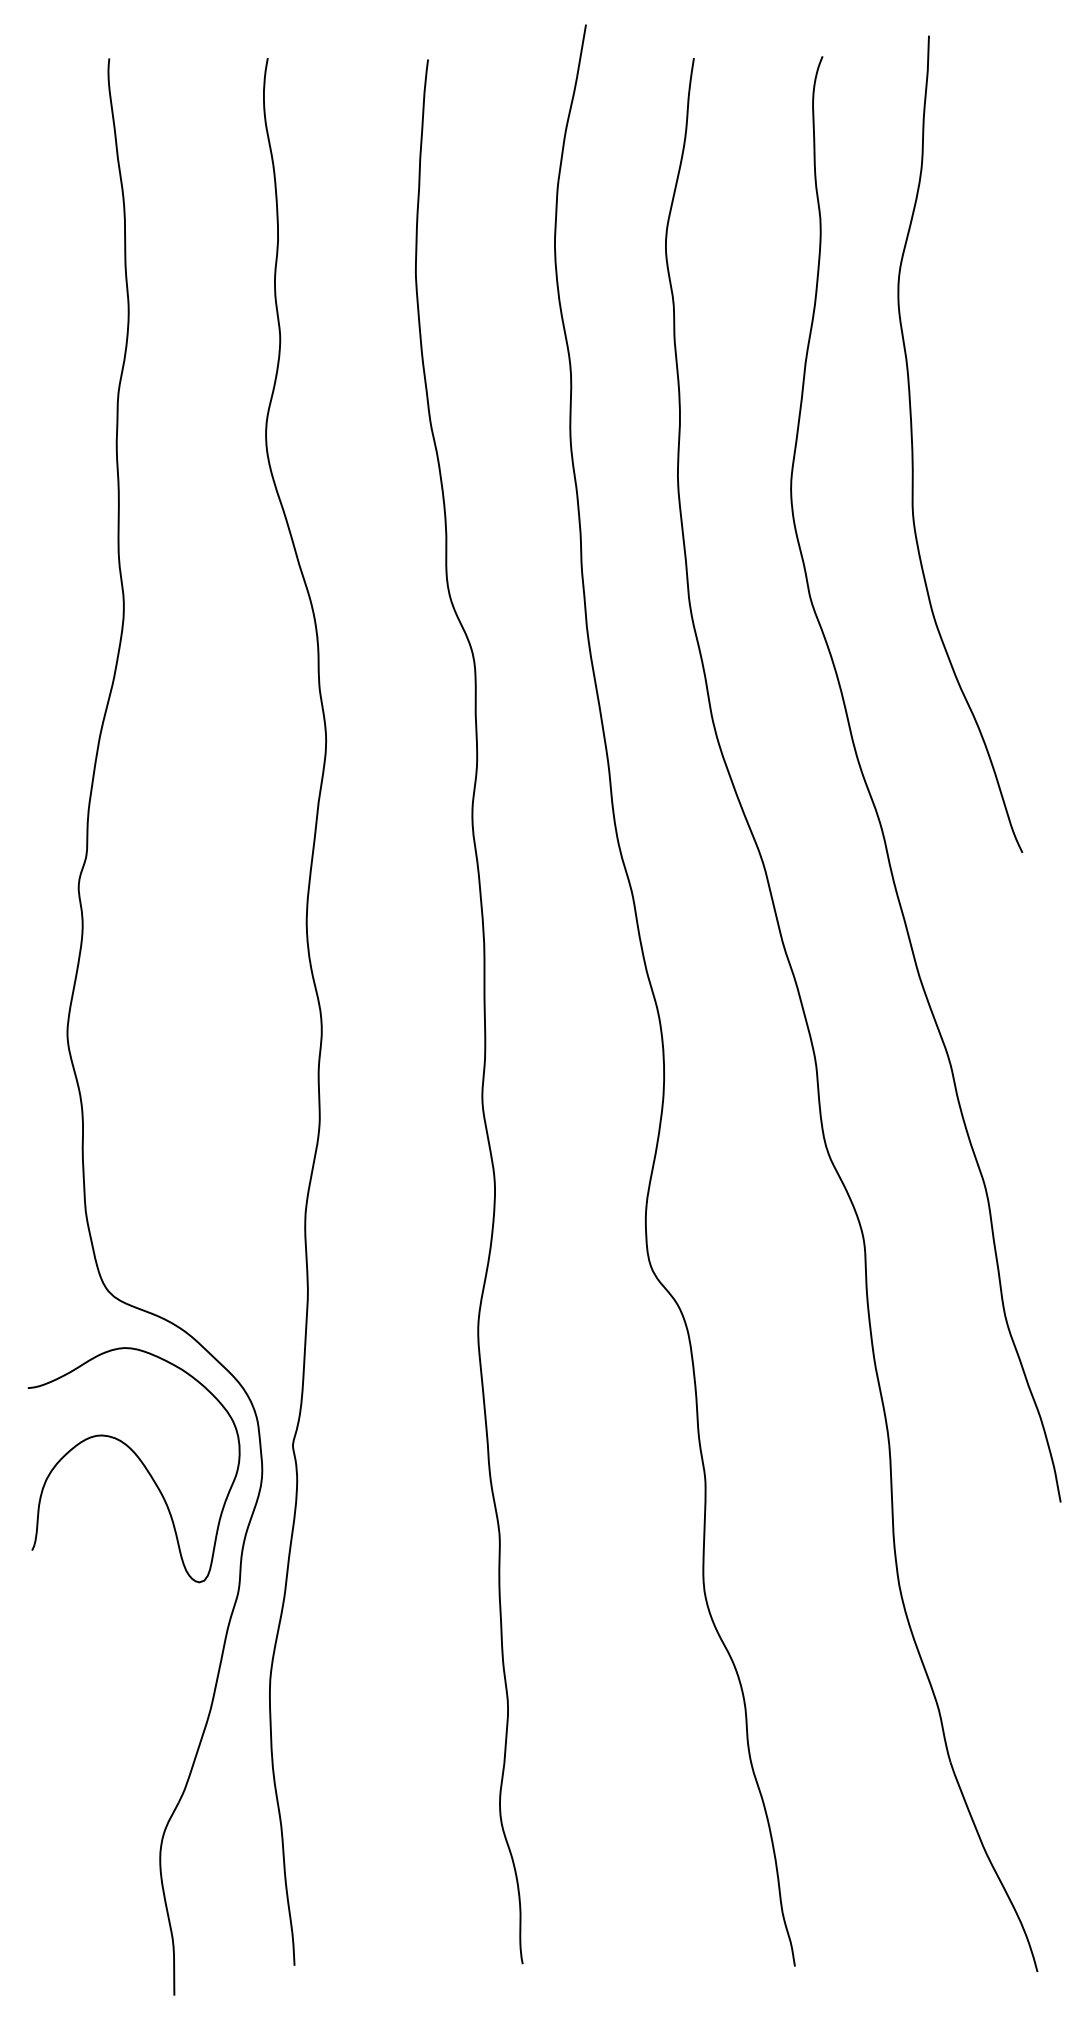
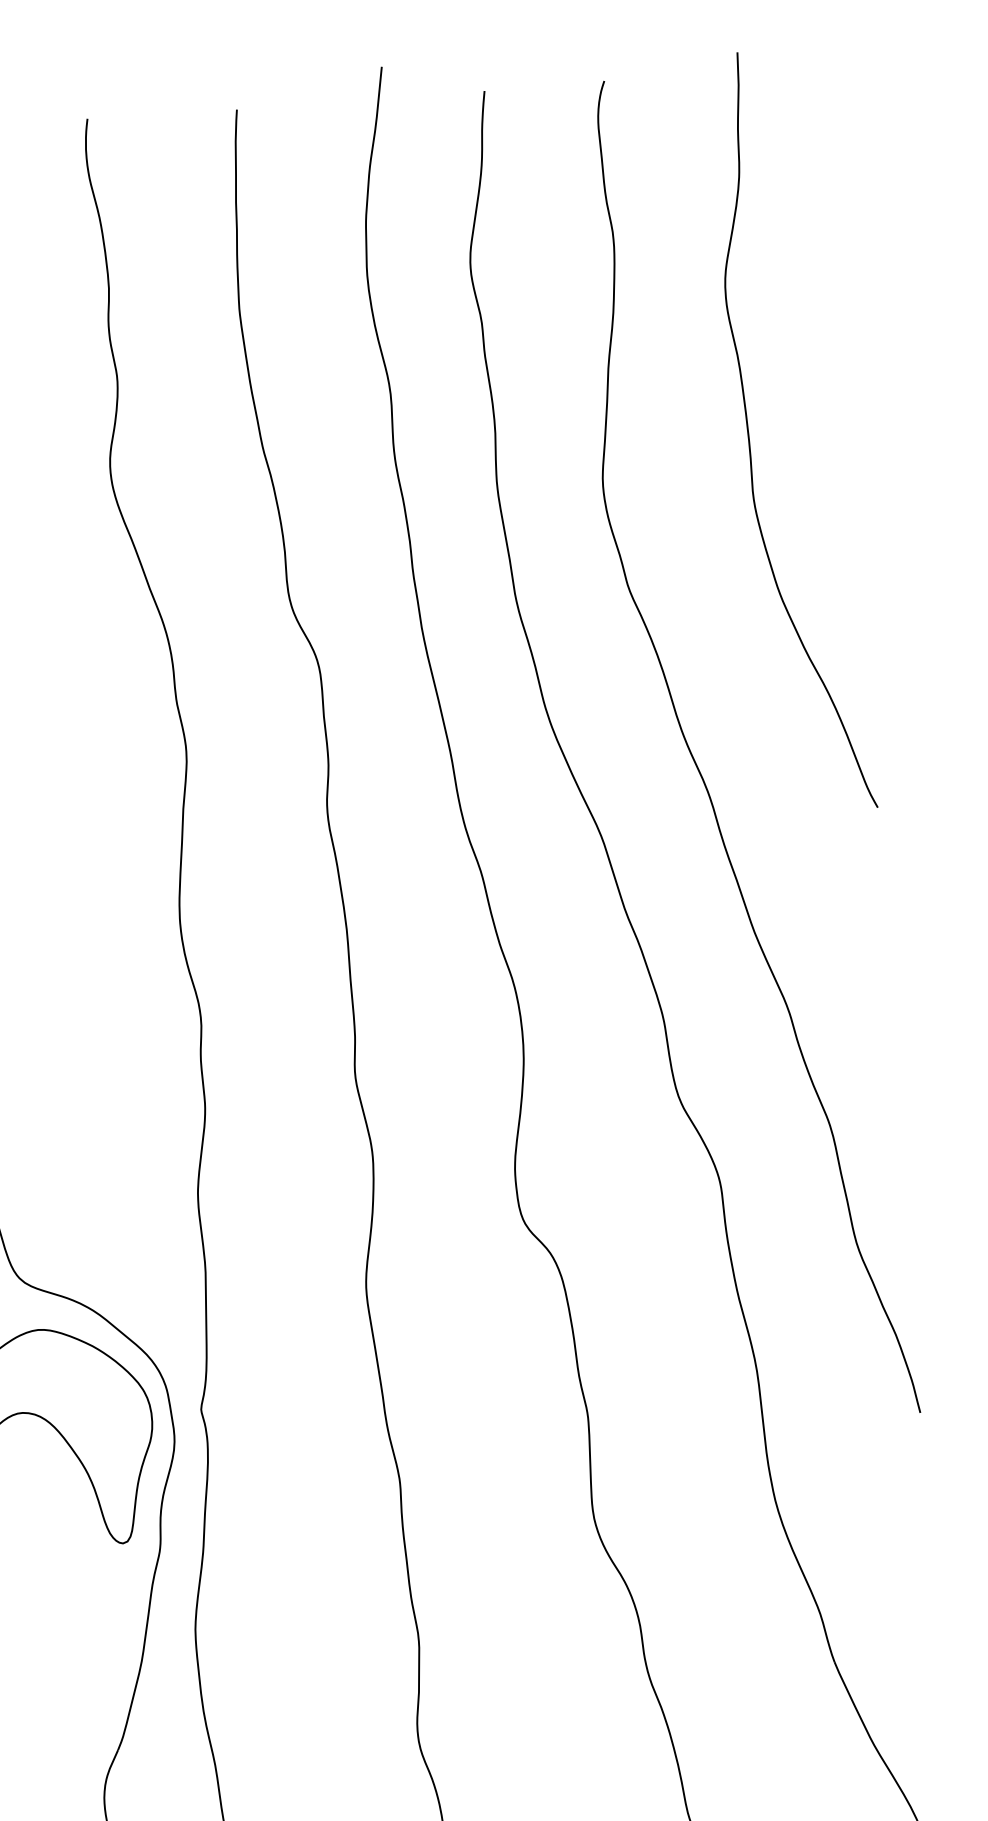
curve: (913, 445) -> (749, 435), moved

